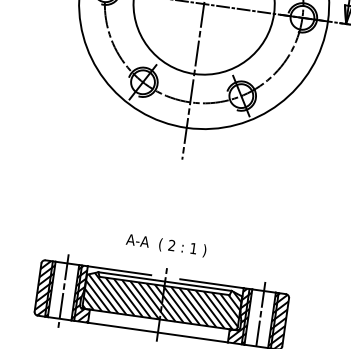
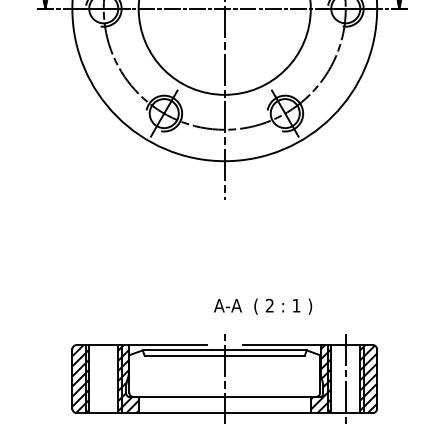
text: (166, 245) -> (263, 306), moved
line: (63, 290) -> (103, 378), removed
hatch: (162, 301) -> (224, 374), removed

